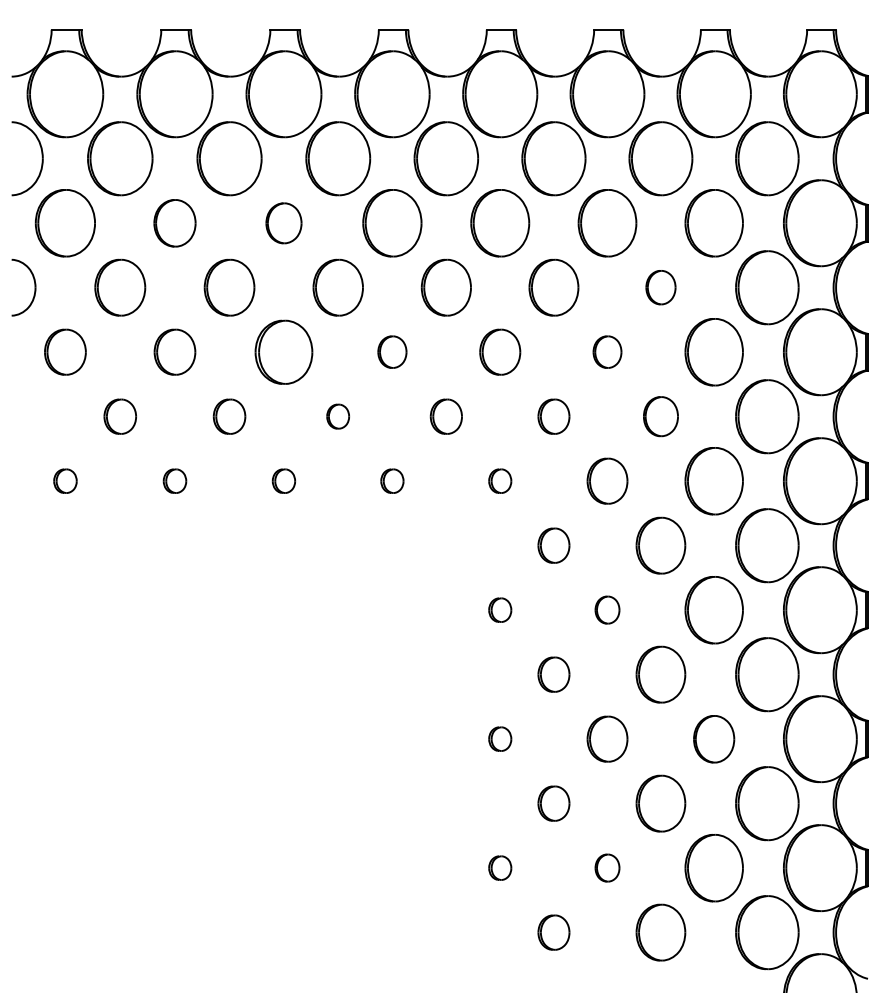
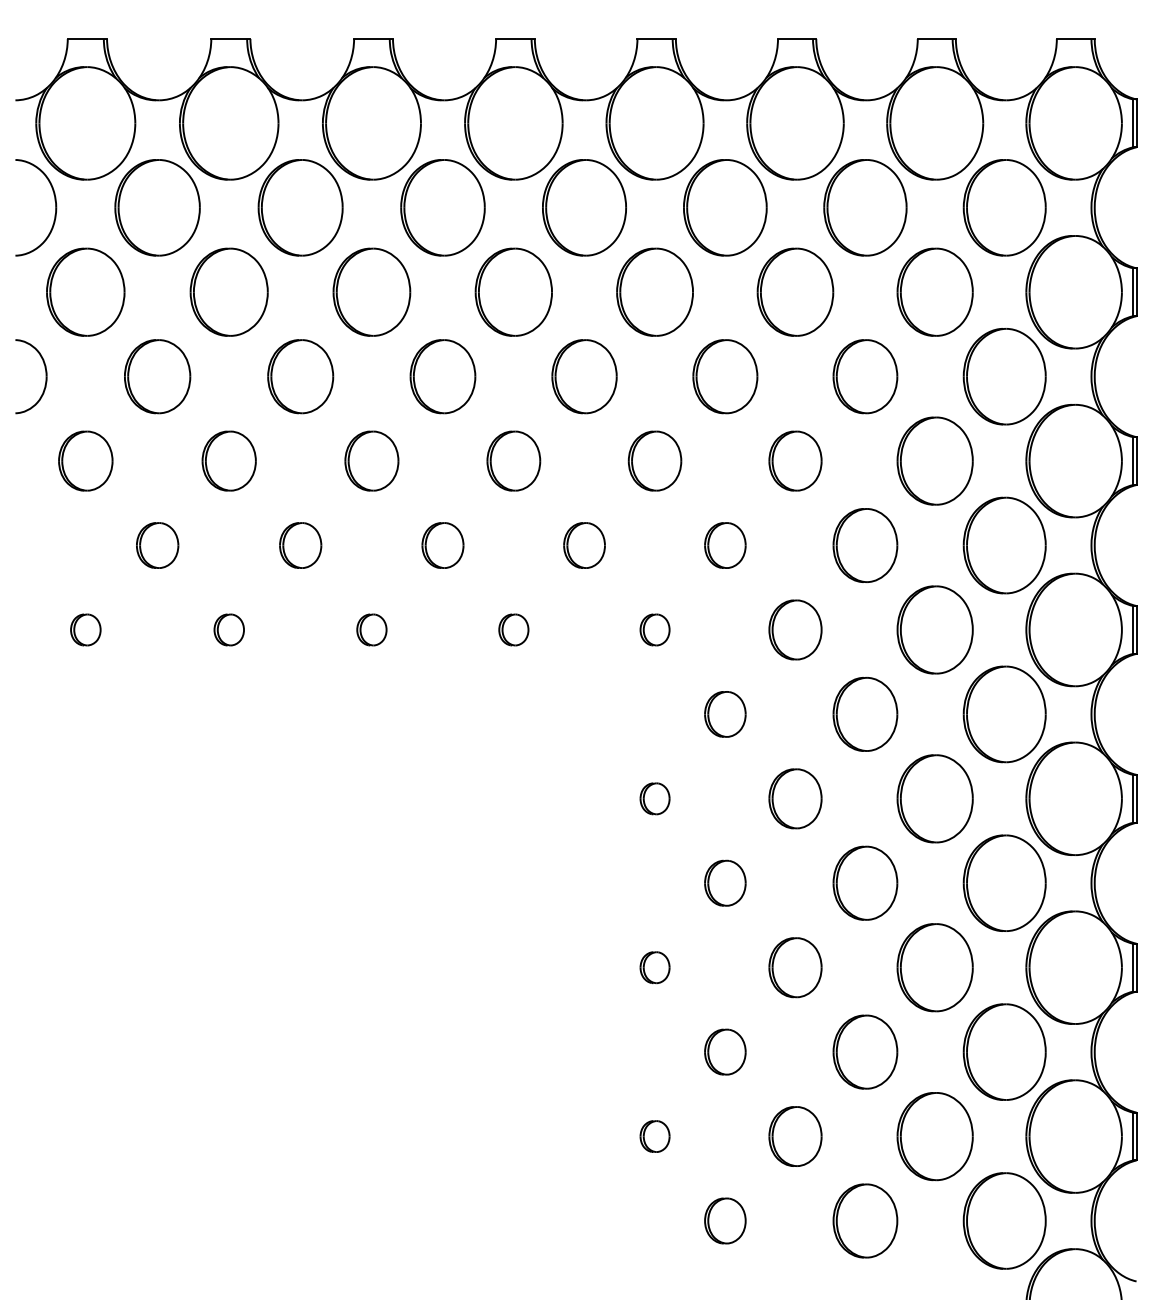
part: (174, 223) -> (228, 292), size x1.43
part: (283, 223) -> (371, 292), size x1.67
part: (660, 287) -> (864, 376), size x1.67
part: (283, 351) -> (371, 460), size x0.71
part: (392, 351) -> (513, 460), size x1.43
part: (607, 351) -> (795, 460), size x1.43
part: (337, 416) -> (441, 545), size x1.43
part: (660, 416) -> (864, 545), size x1.43
part: (607, 609) -> (795, 797), size x1.67
part: (713, 739) -> (934, 968), size x1.43
part: (607, 867) -> (795, 1135), size x1.67

